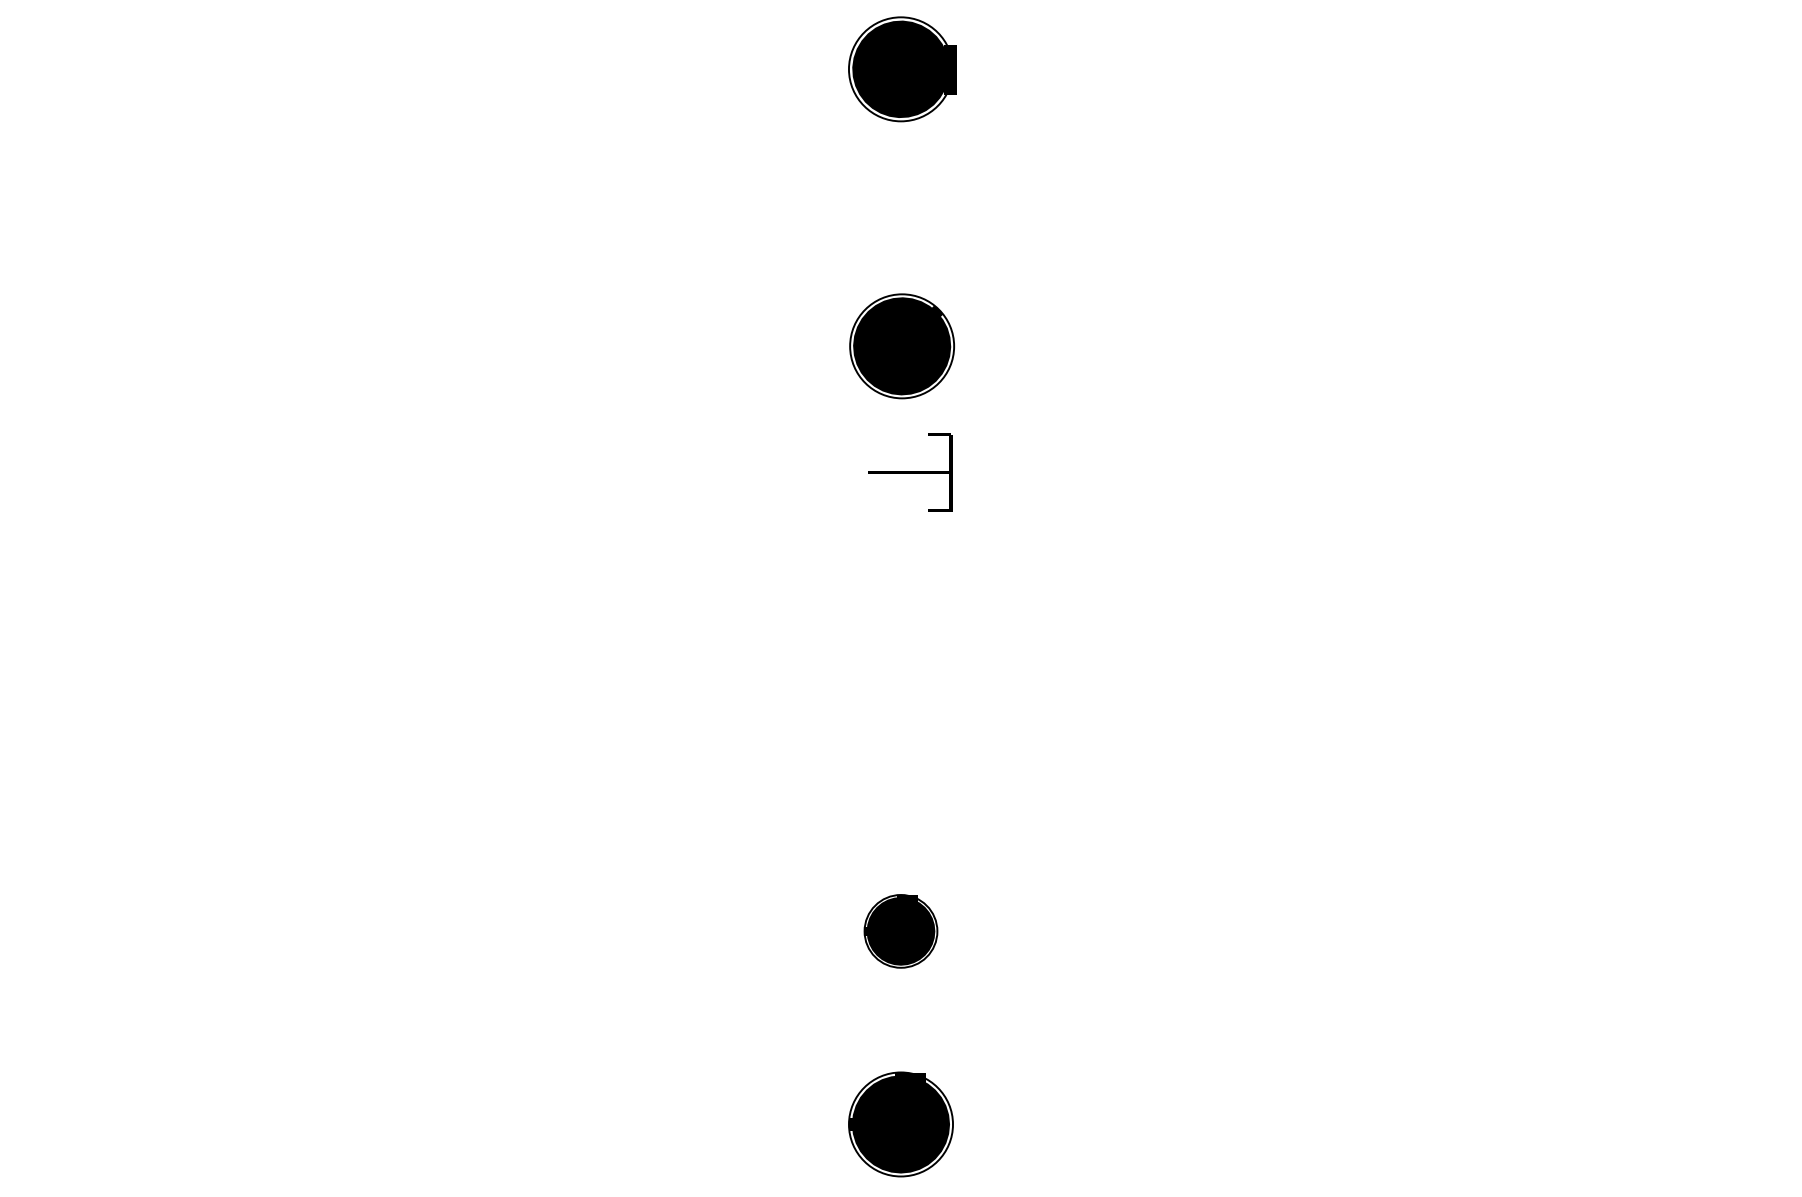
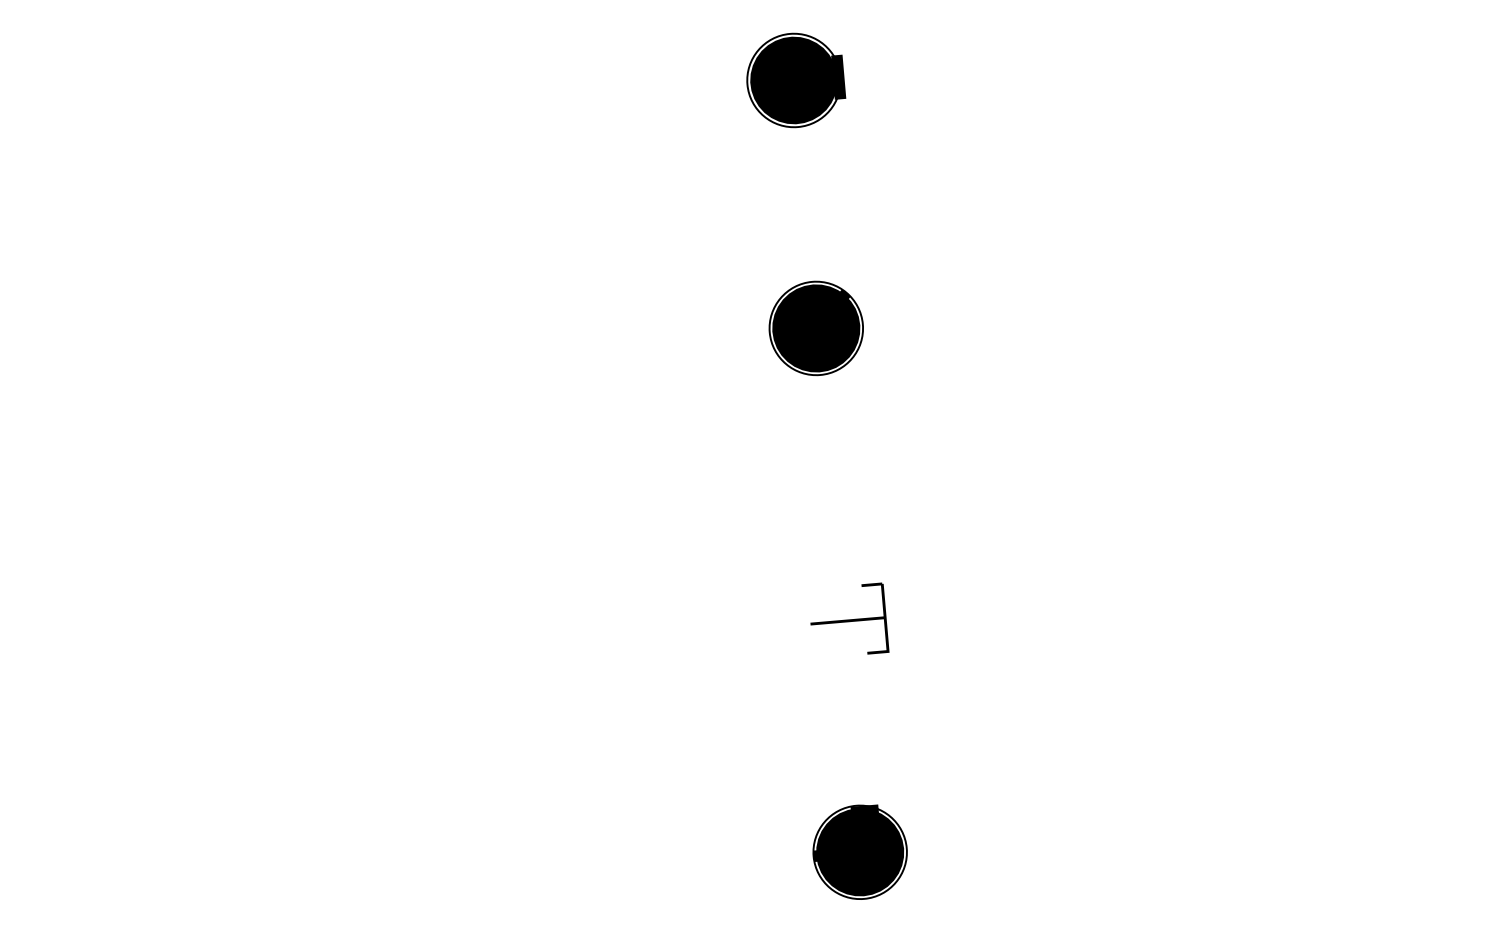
part: (910, 472) -> (848, 620), moved
part: (900, 931) -> (859, 852), size x1.43

